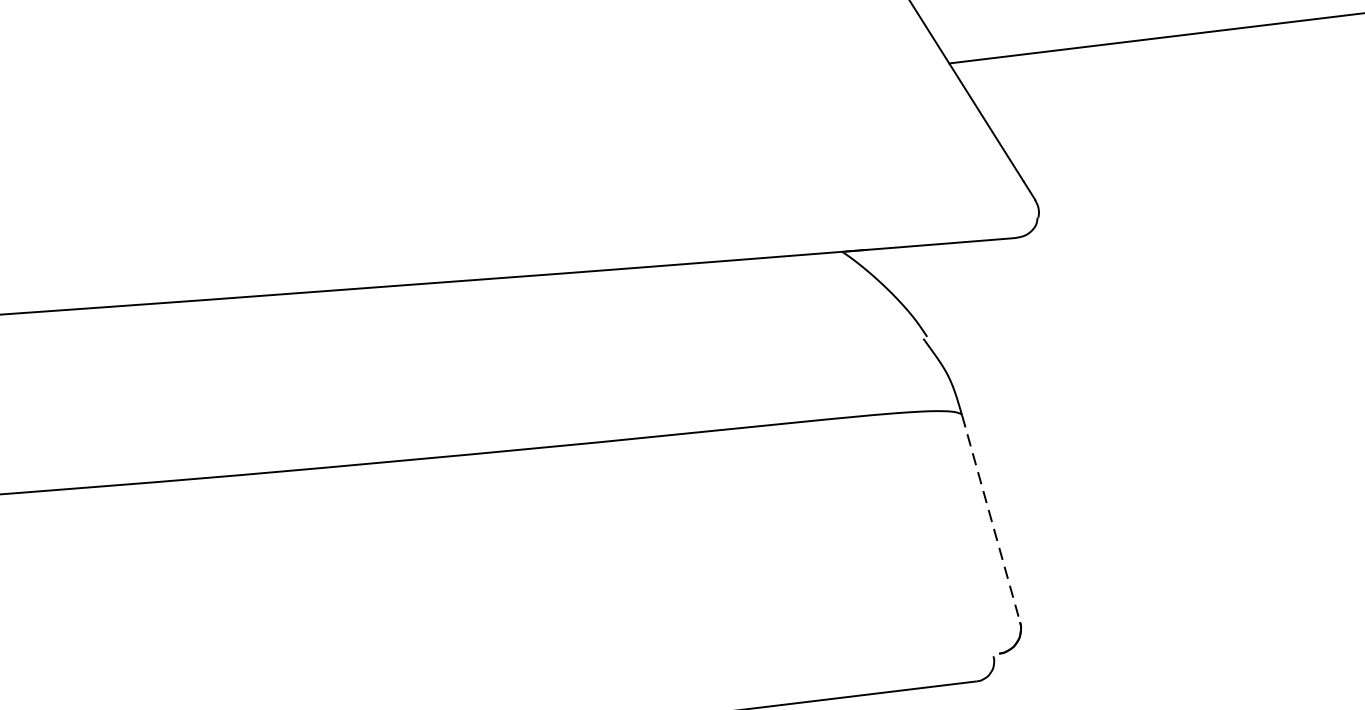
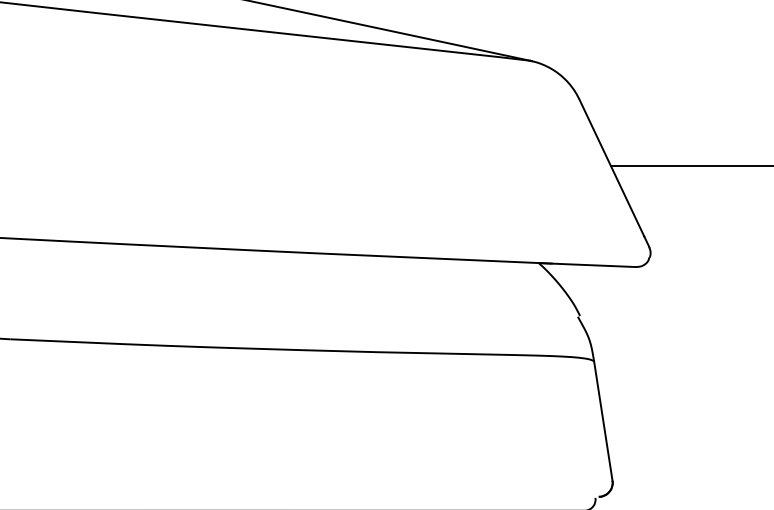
line: (991, 519) -> (603, 421), dashed -> solid

